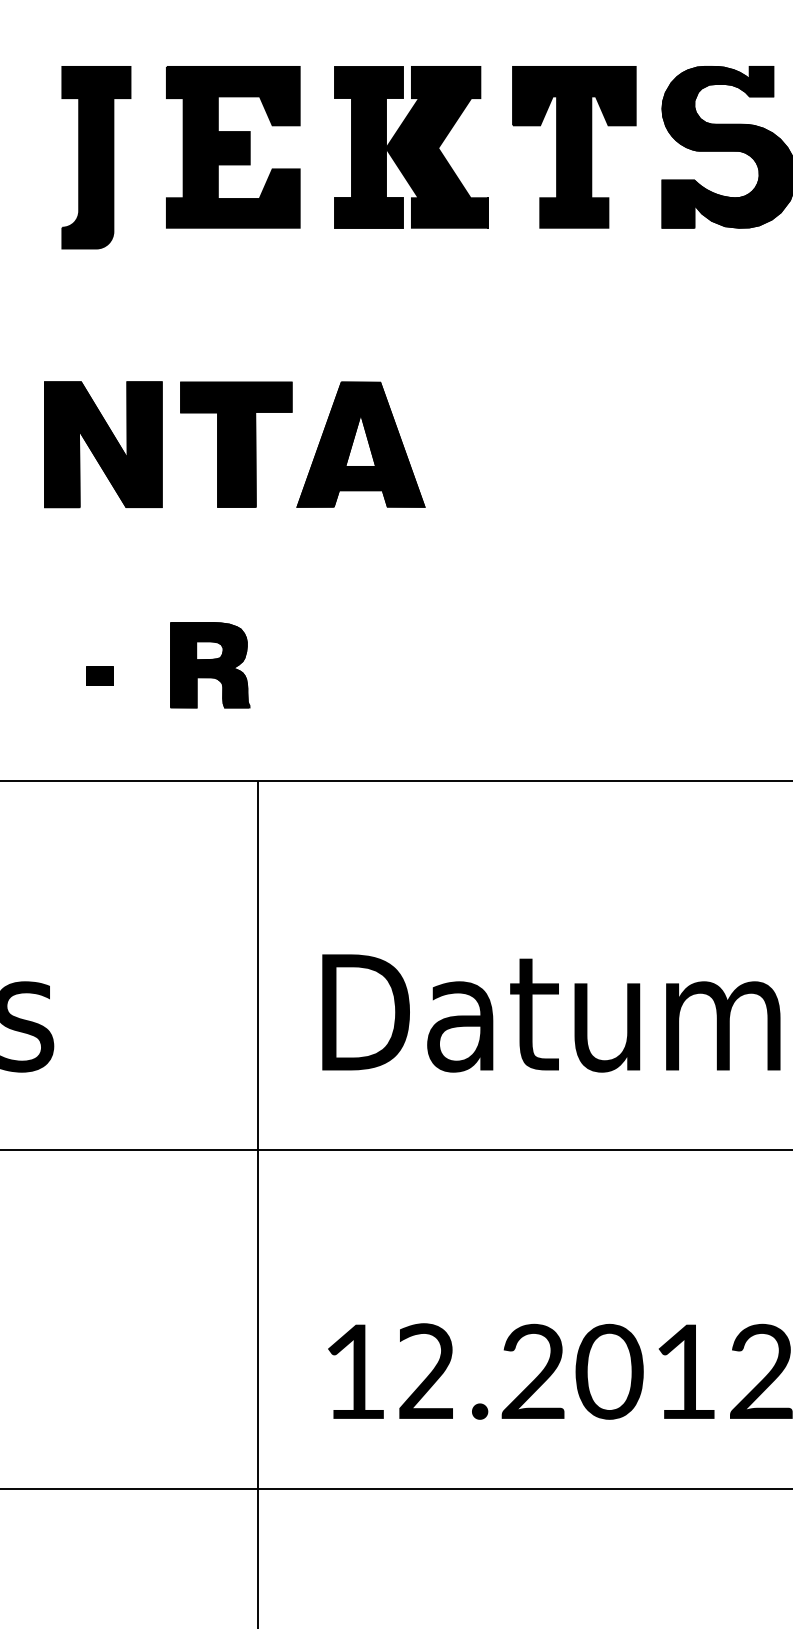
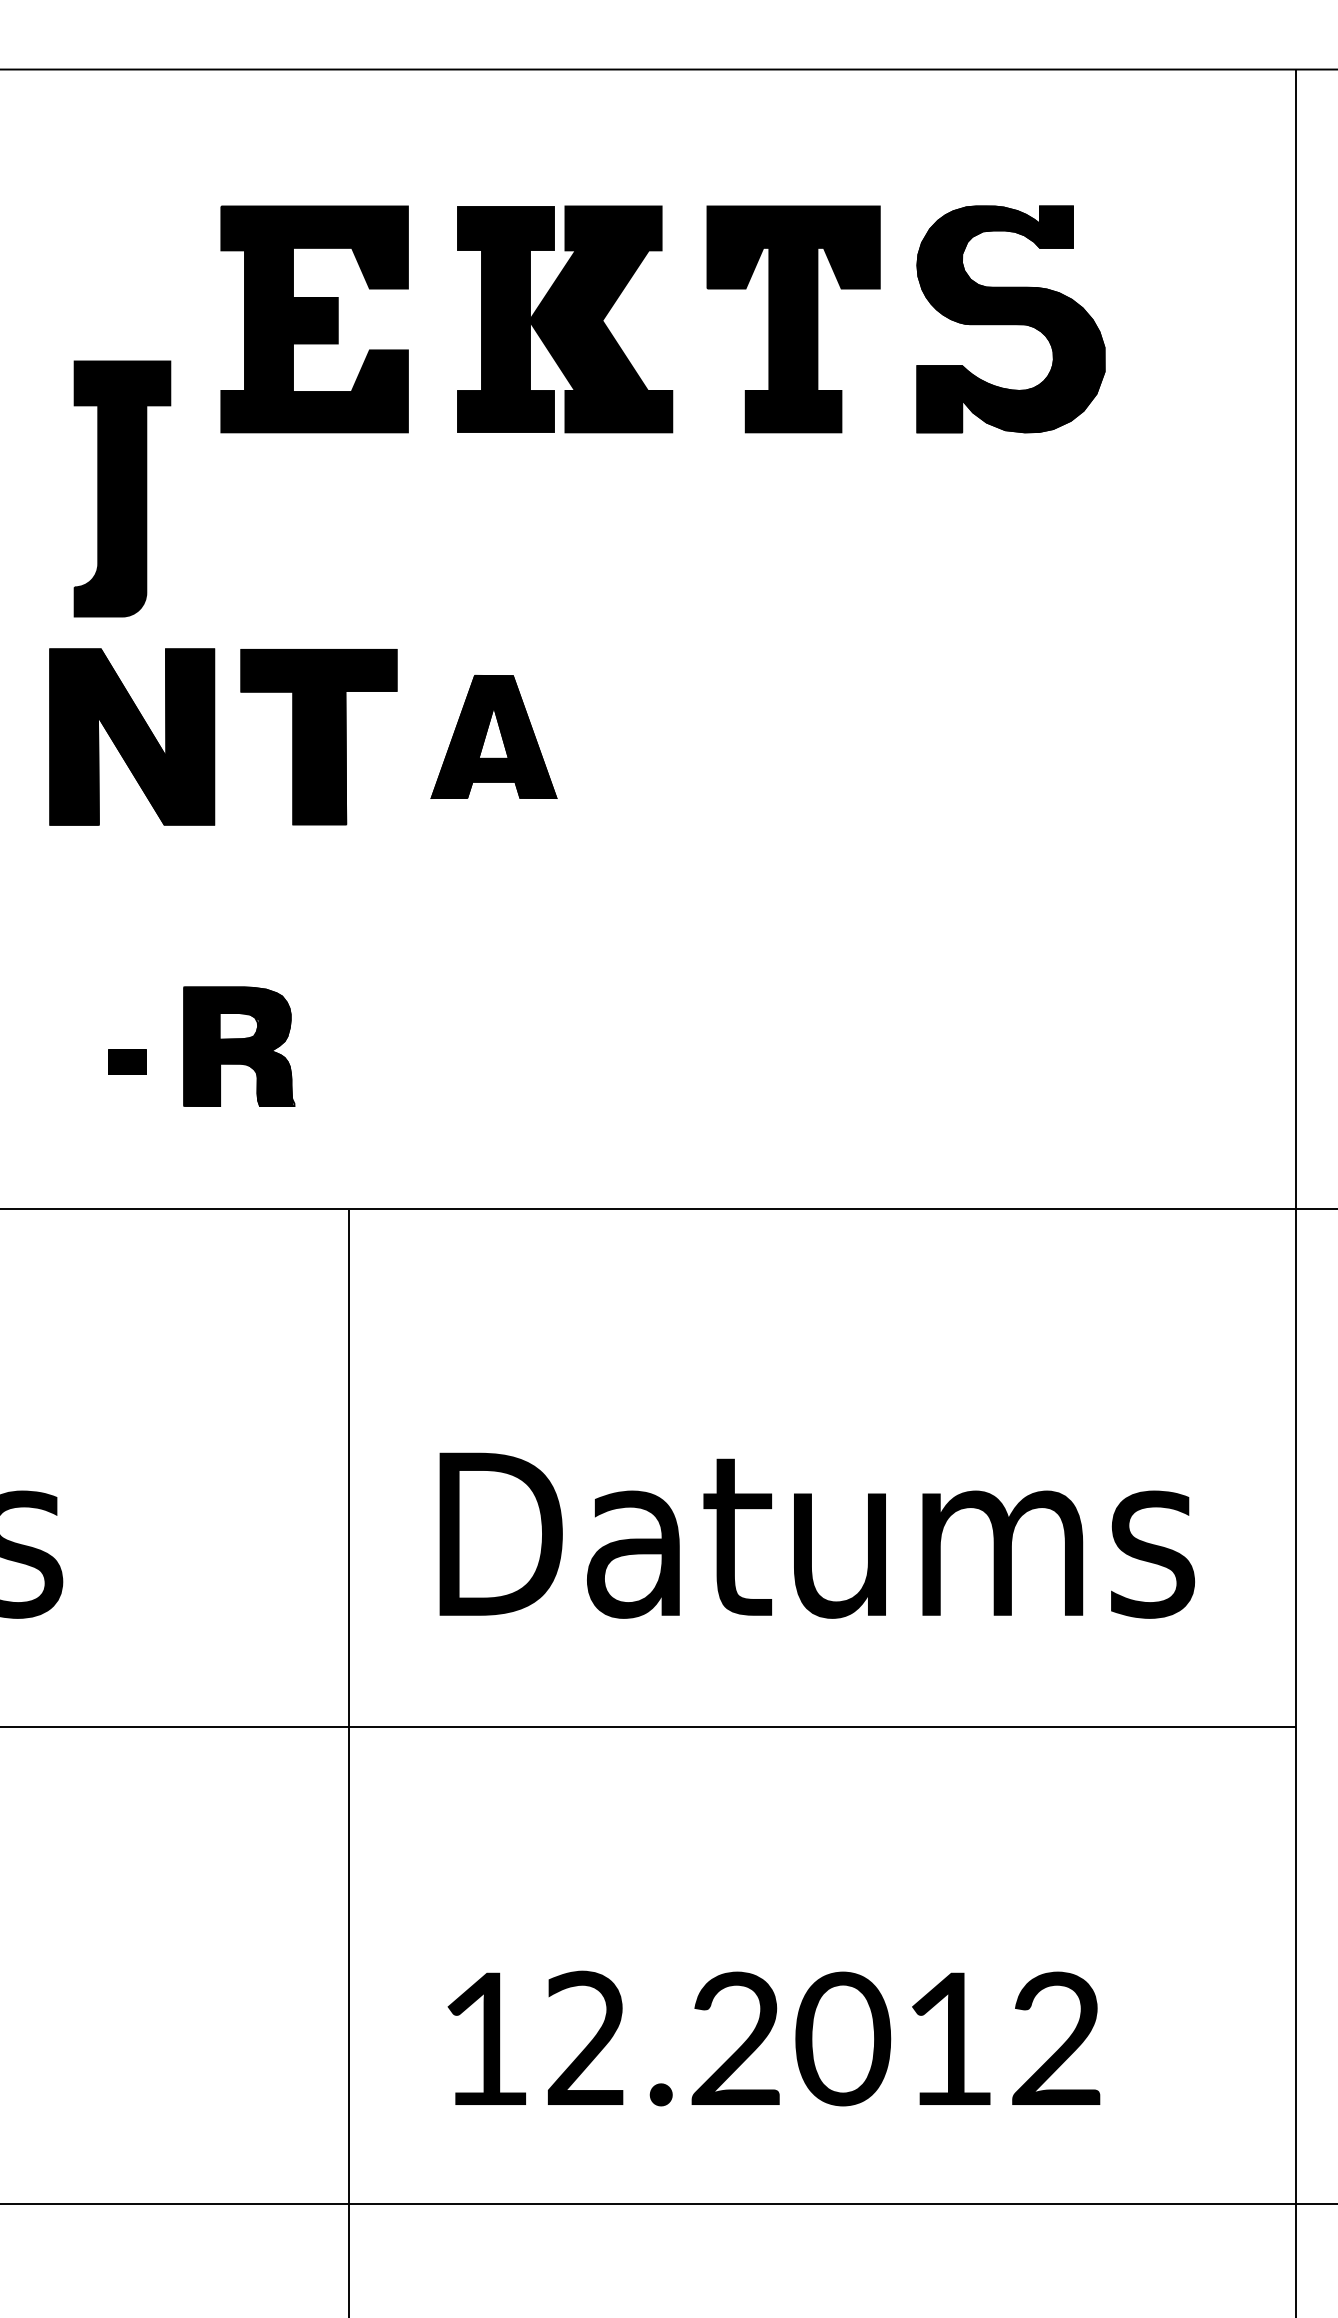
part: (96, 157) -> (122, 488), moved
part: (360, 444) -> (493, 736), size x0.7
part: (210, 665) -> (239, 1046), moved

